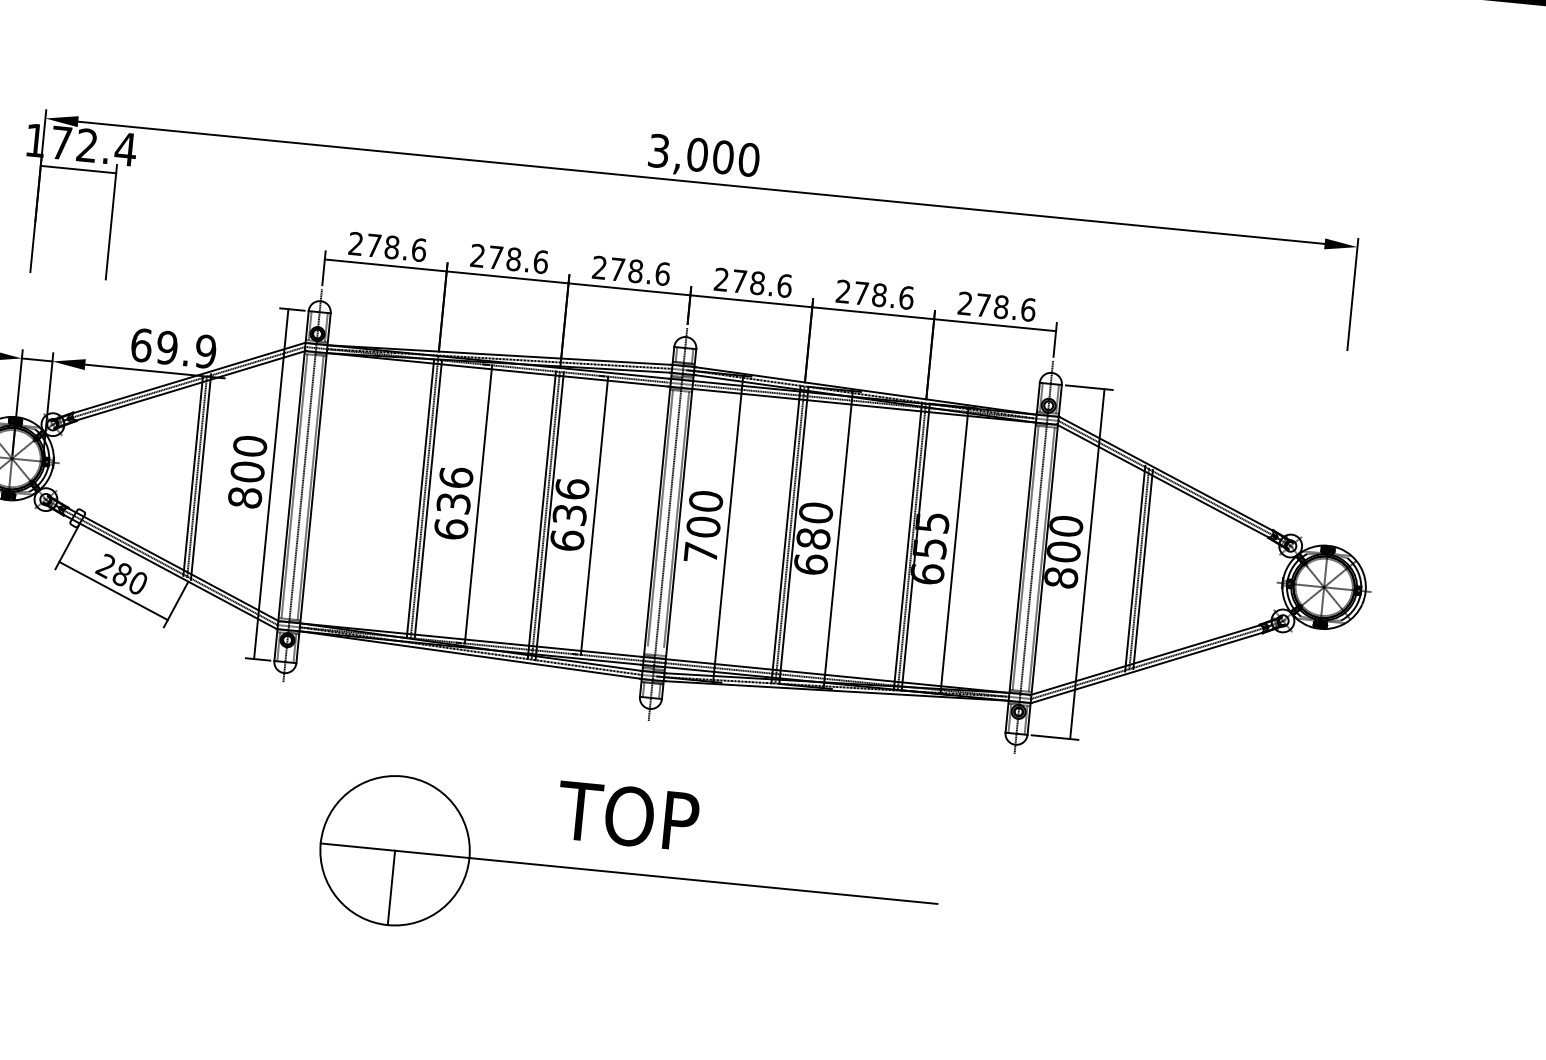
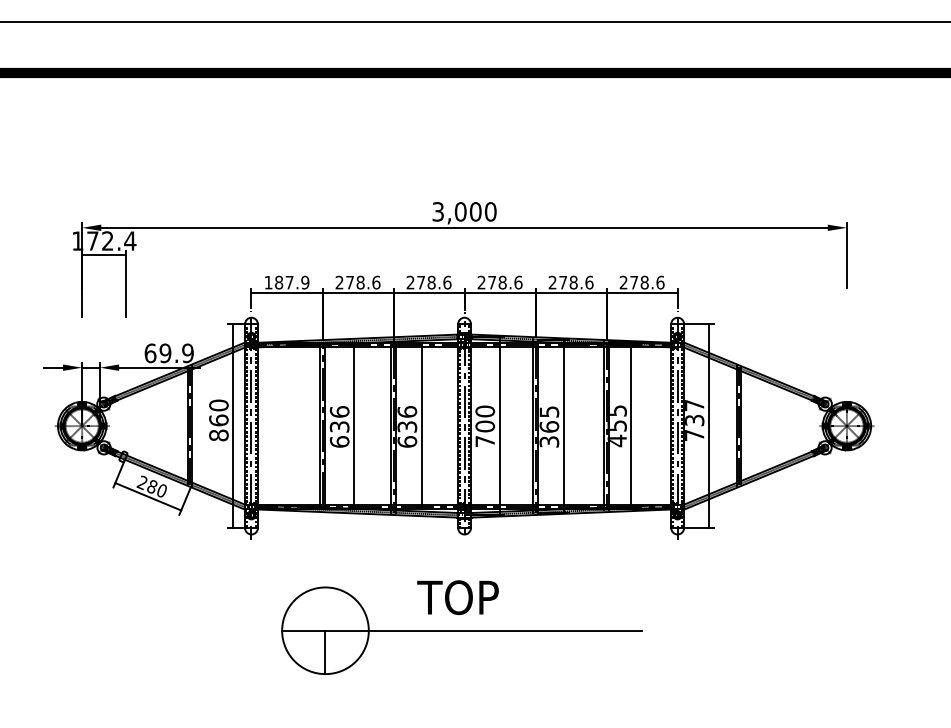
text: (386, 246) -> (286, 282), 278.6 -> 187.9
text: (246, 471) -> (218, 420), 800 -> 860
text: (813, 537) -> (549, 426), 680 -> 365
text: (1063, 552) -> (694, 420), 800 -> 737
text: (926, 573) -> (616, 440), 655 -> 455

